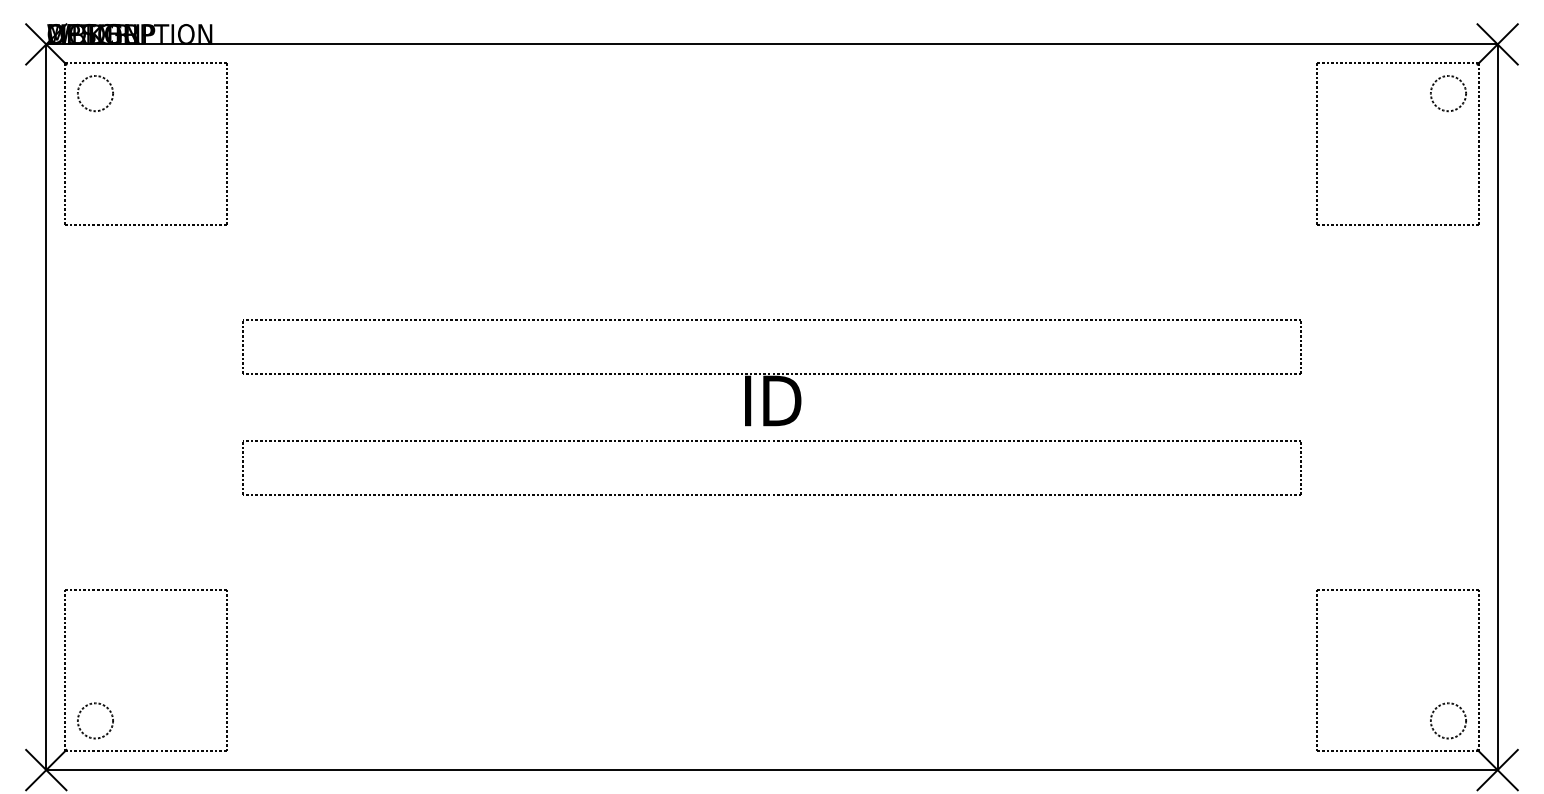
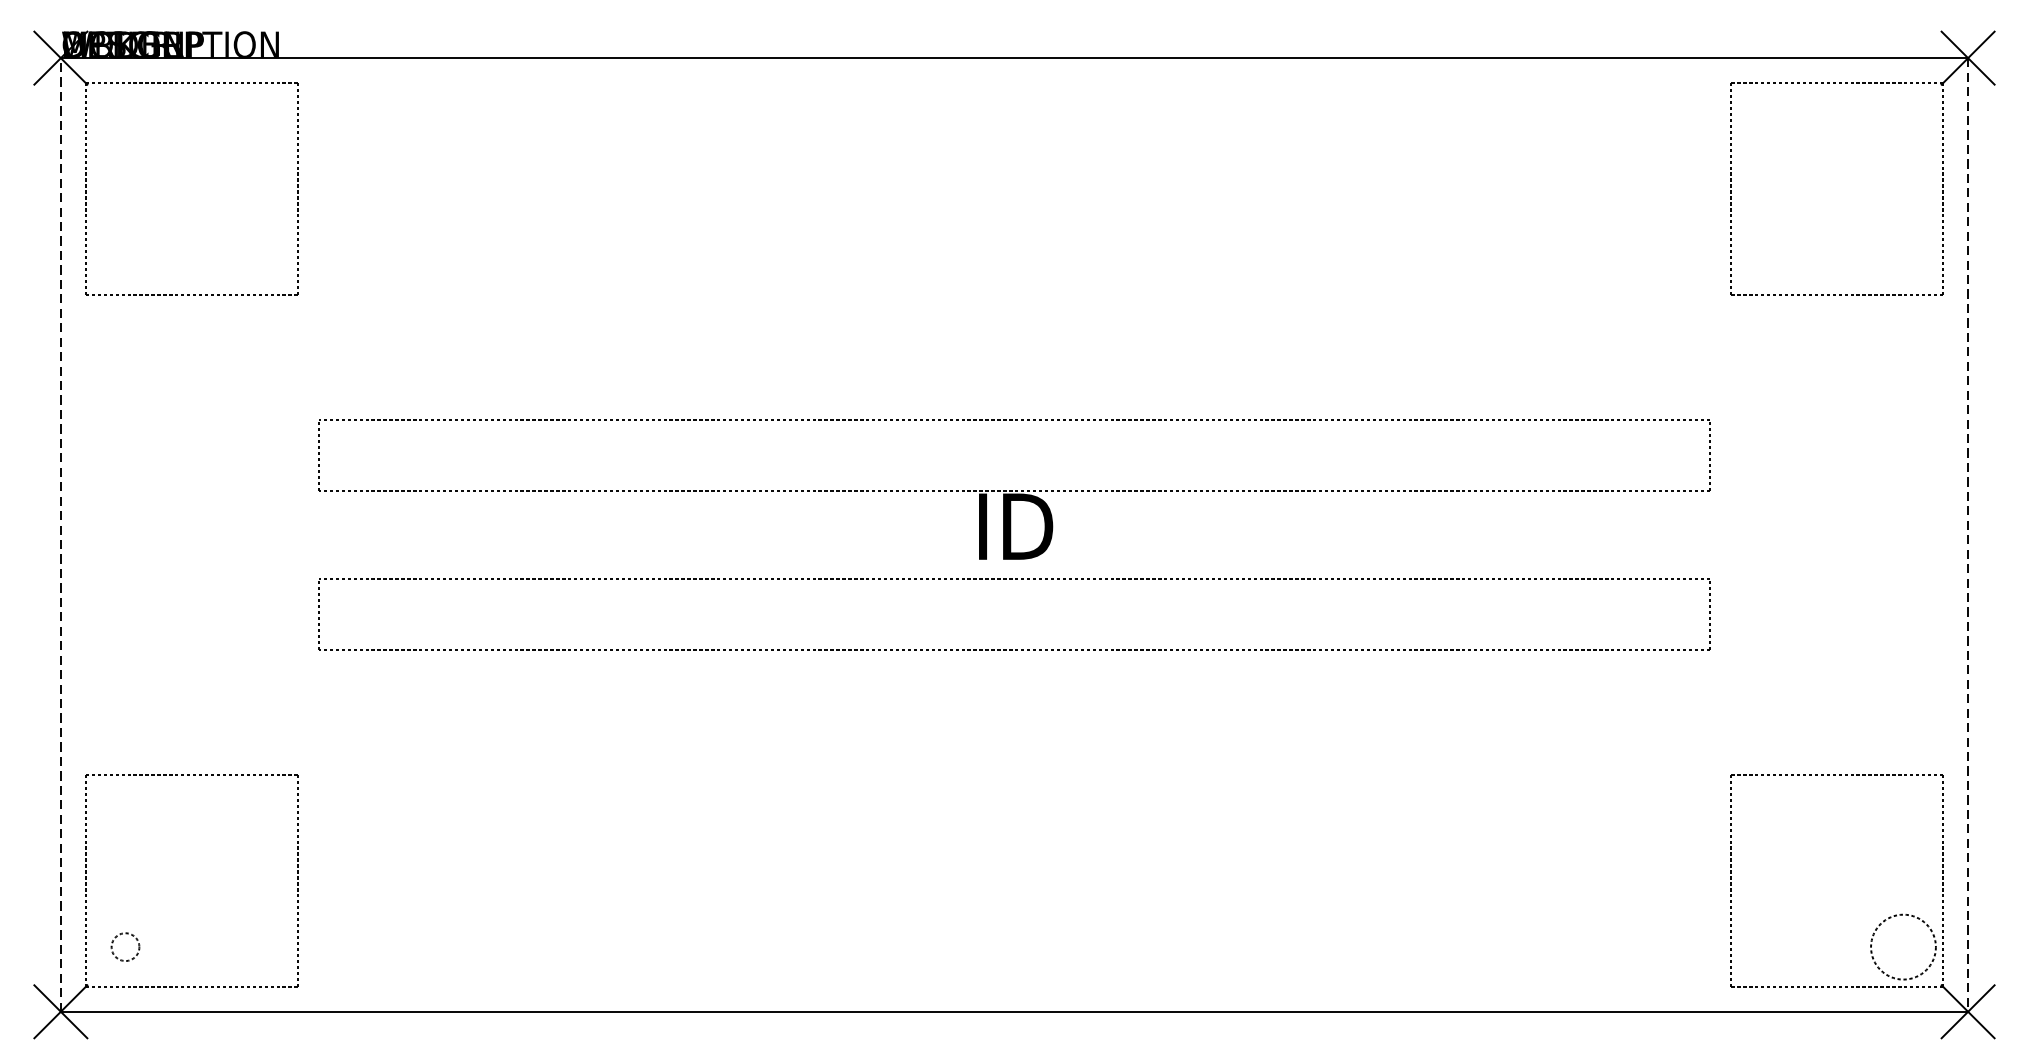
circle: (95, 93) -> (125, 122), removed
circle: (1448, 93) -> (1903, 122), removed
line: (46, 407) -> (61, 535), solid -> dashed
line: (1497, 407) -> (1967, 535), solid -> dashed
circle: (95, 720) -> (125, 946), size x0.6
circle: (1448, 720) -> (1903, 946), size x1.4

